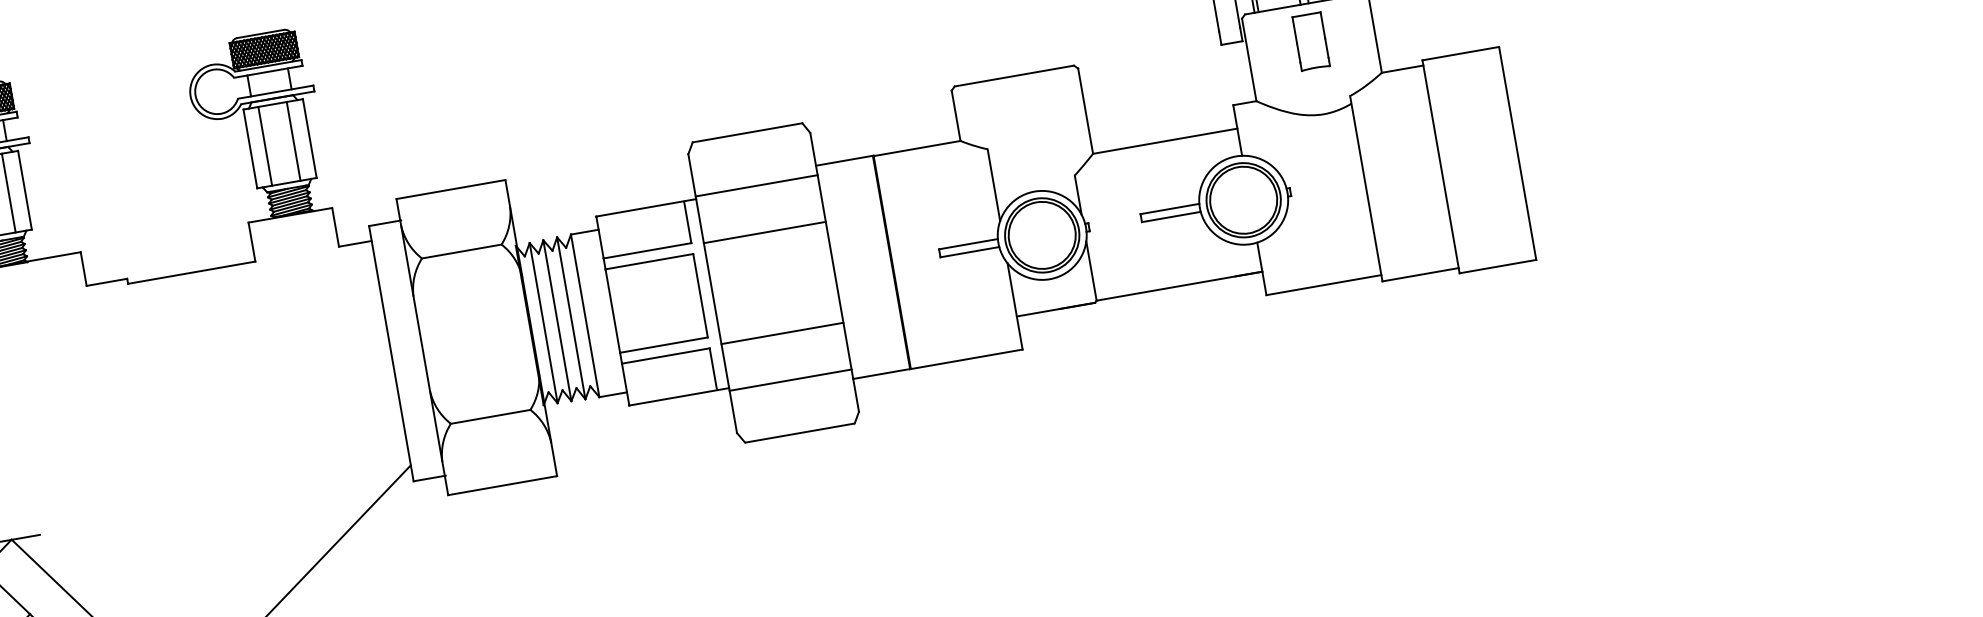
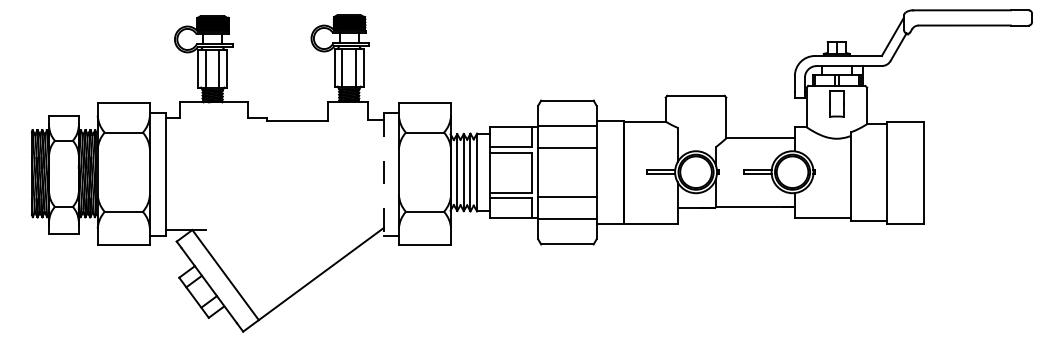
line: (390, 354) -> (383, 174), solid -> dashed

